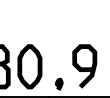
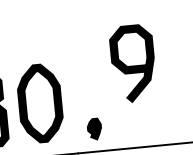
curve: (84, 67) -> (133, 65), moved

